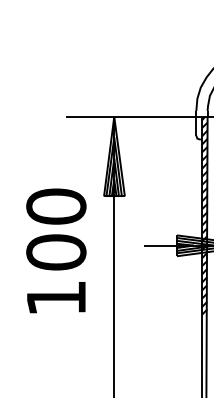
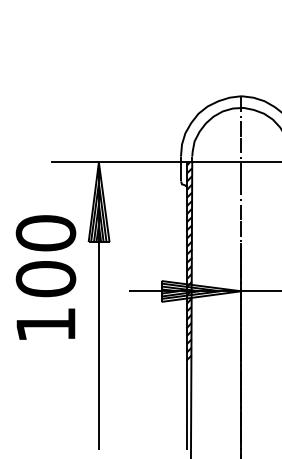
text: (55, 250) -> (45, 277), moved

